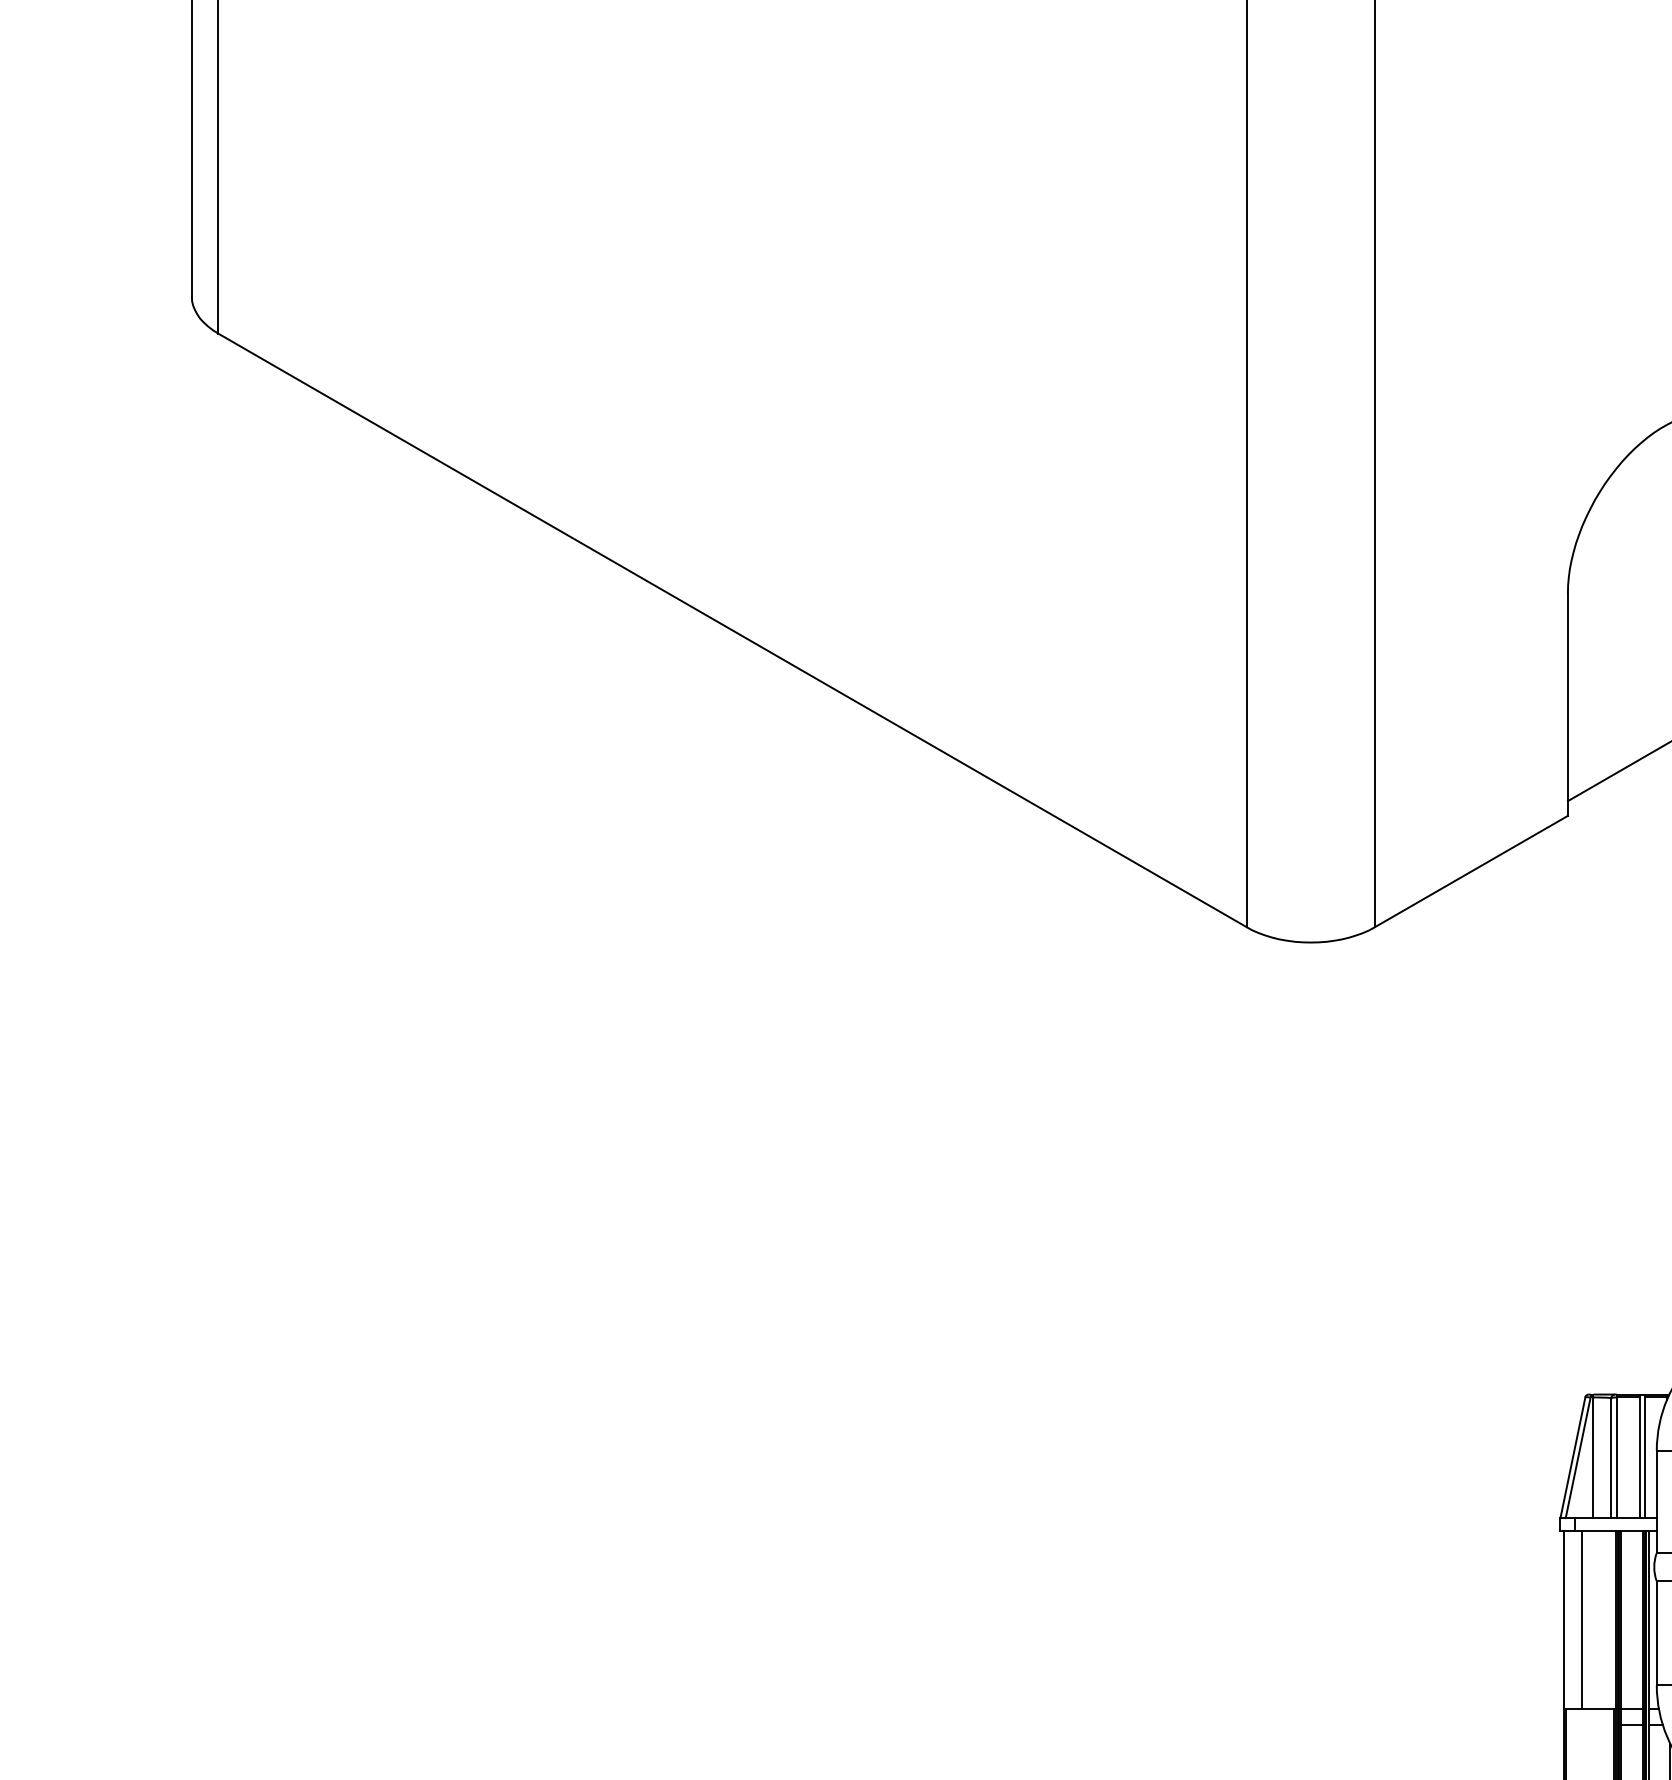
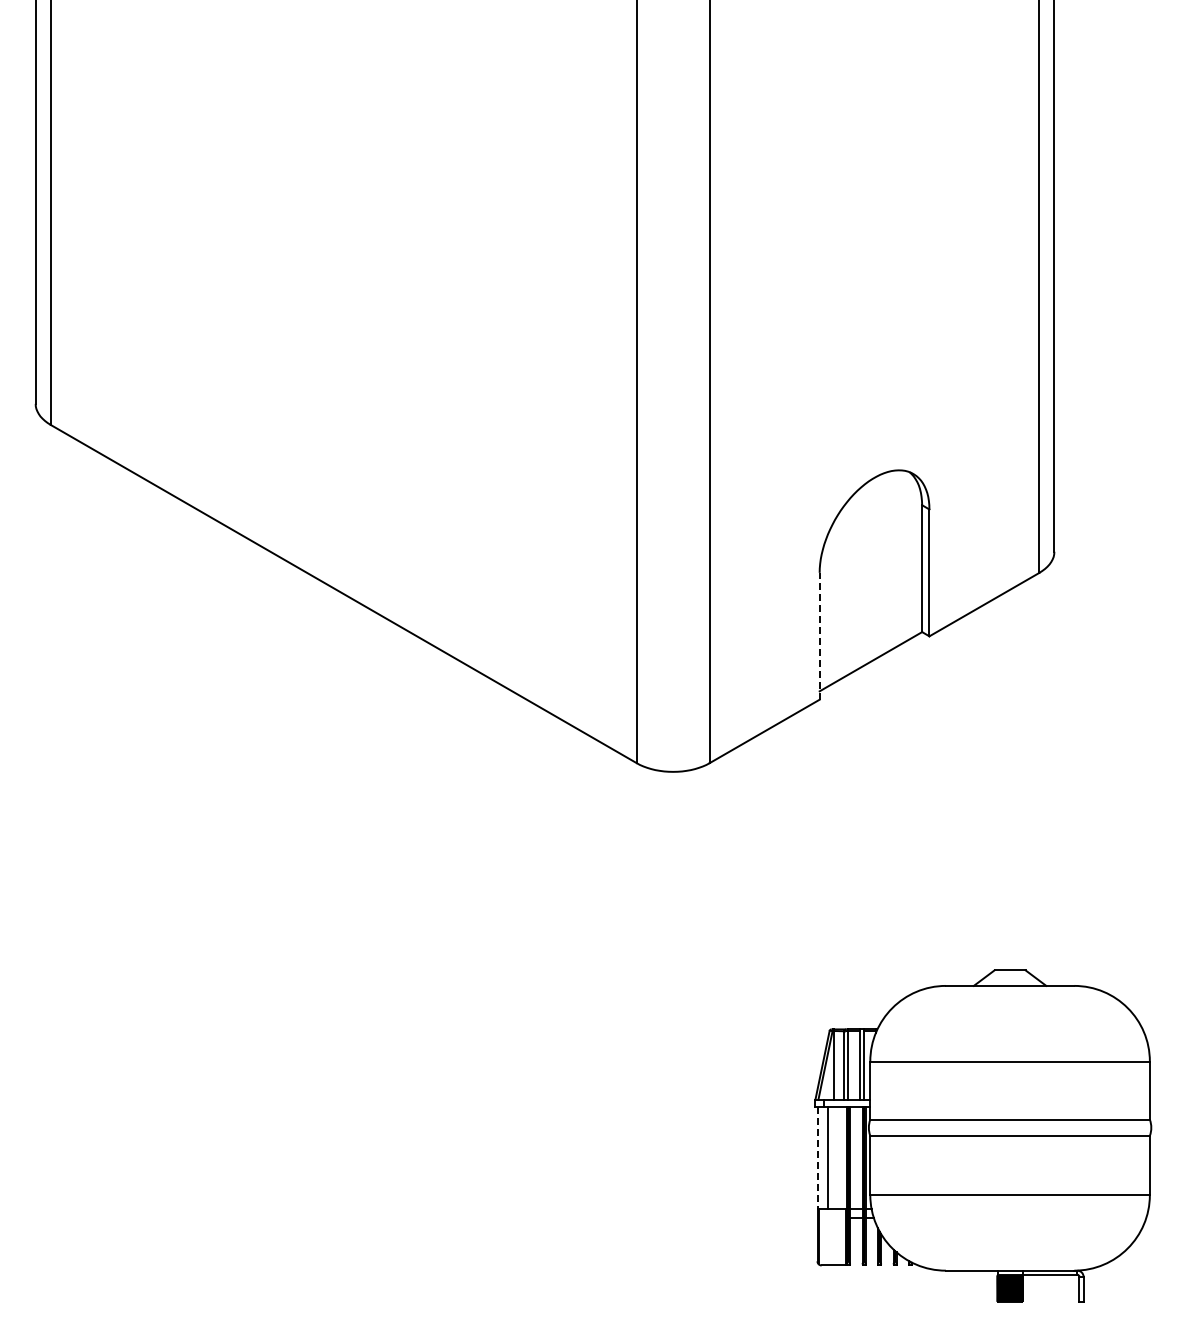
line: (1567, 703) -> (819, 635), solid -> dashed
line: (1564, 1619) -> (817, 1157), solid -> dashed

